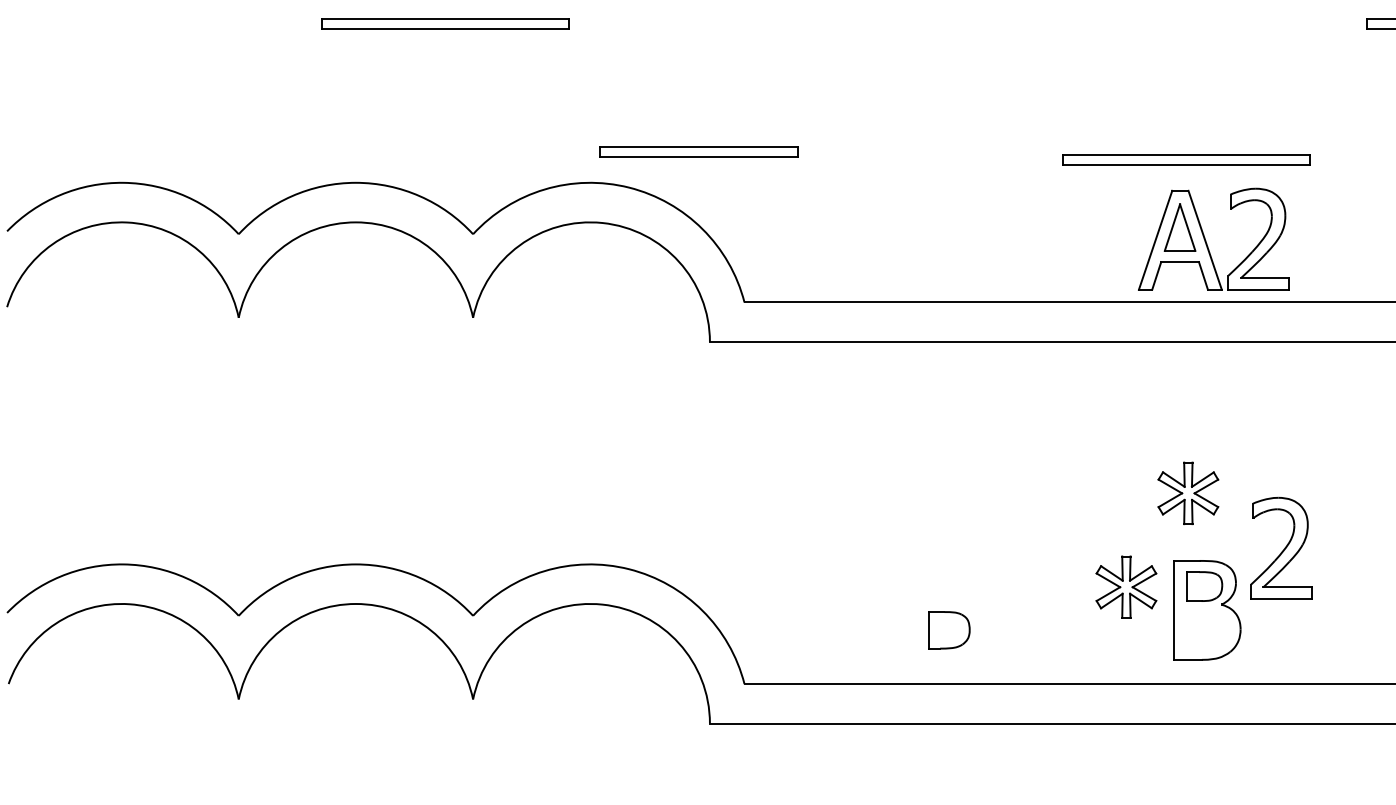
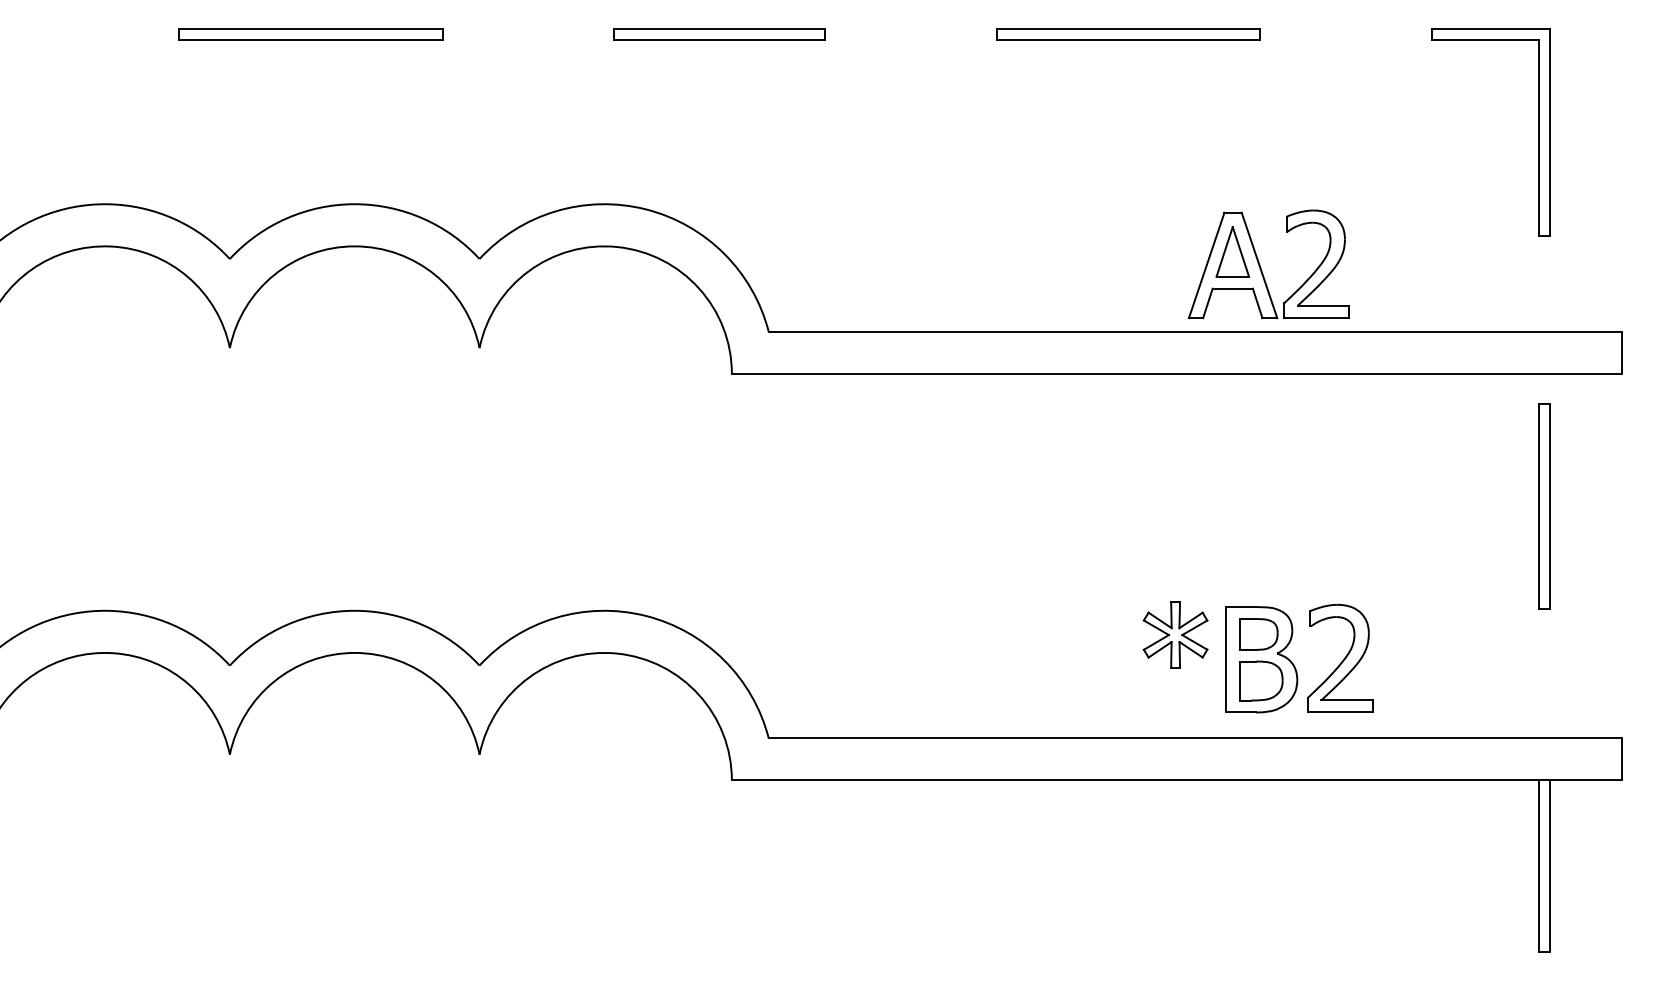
part: (444, 23) -> (310, 34), moved
part: (698, 152) -> (719, 34), moved
part: (1186, 159) -> (1128, 34), moved
part: (1188, 492) -> (1241, 534), removed
part: (1281, 548) -> (1340, 658), moved
part: (949, 629) -> (1261, 680), moved

